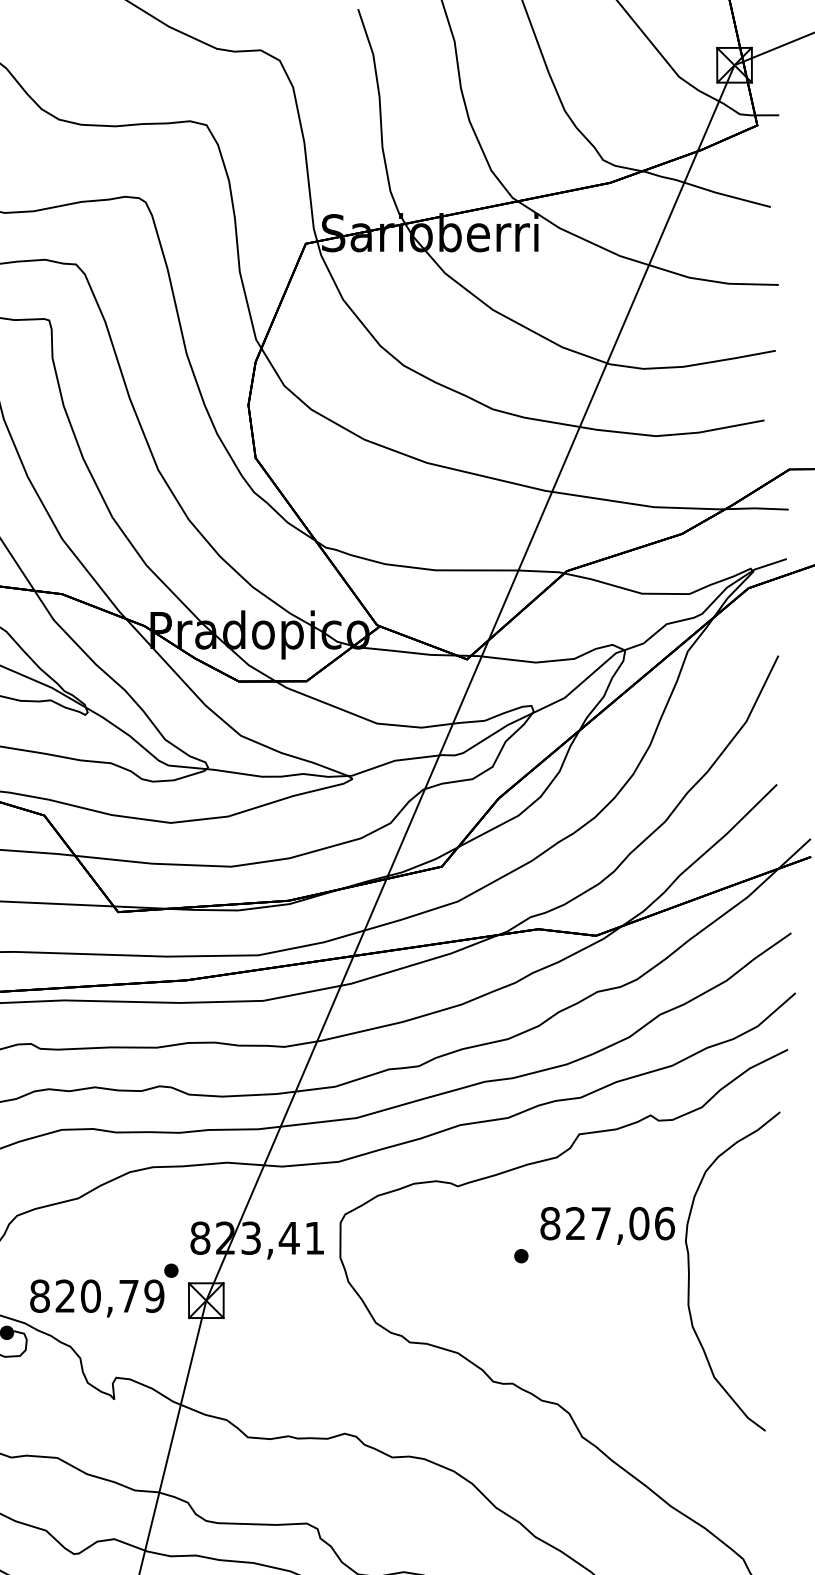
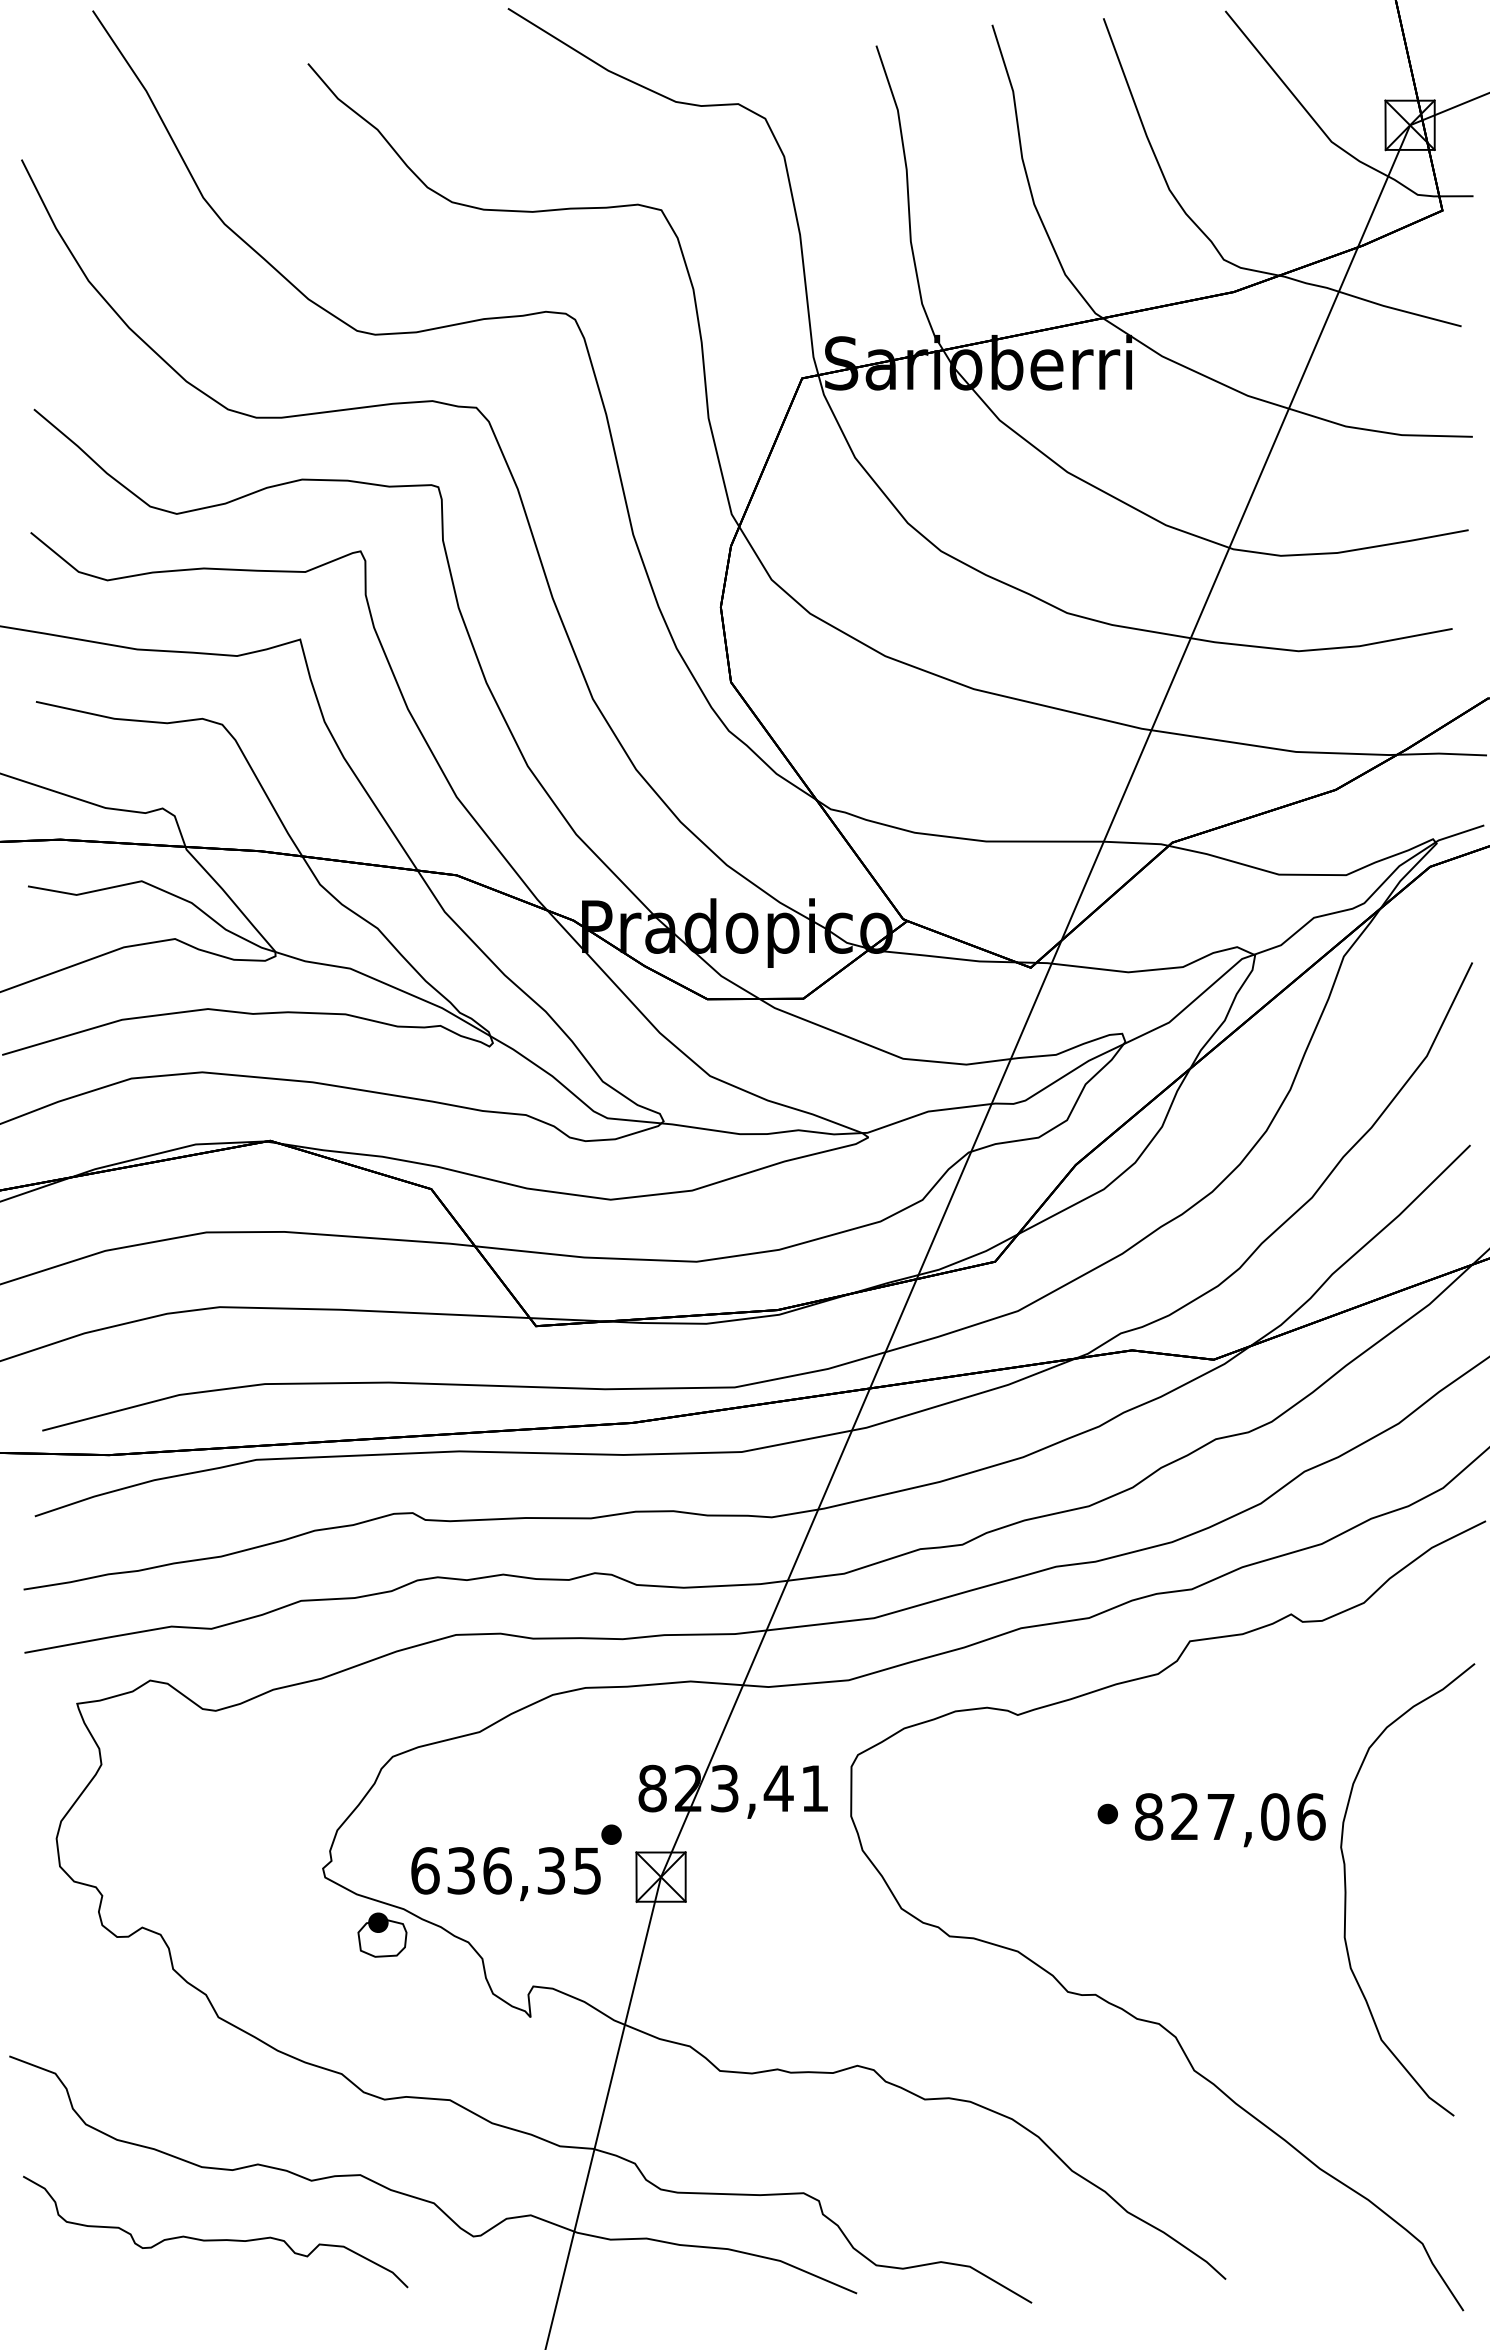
text: (607, 1226) -> (1230, 1820), moved
curve: (689, 1271) -> (1346, 1889), moved
text: (97, 1295) -> (506, 1870), 820,79 -> 636,35

